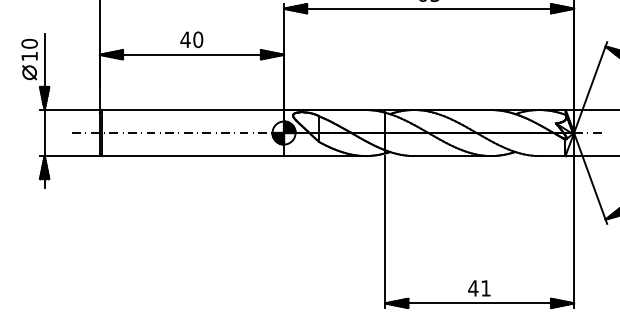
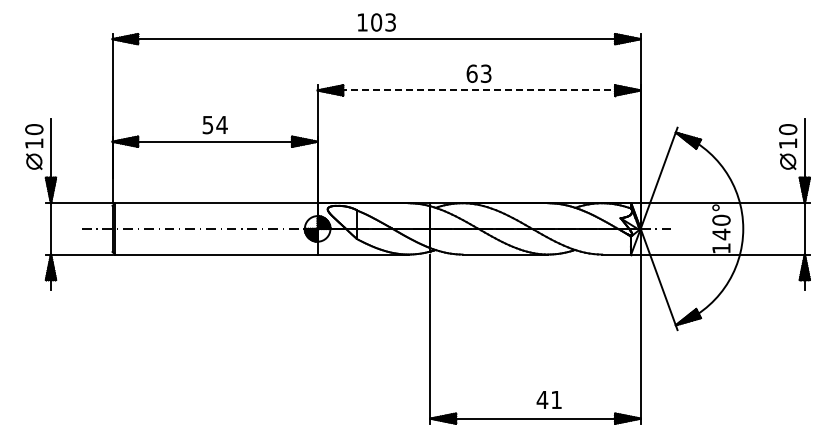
line: (429, 8) -> (479, 90), solid -> dashed
text: (191, 39) -> (214, 124), 40 -> 54
text: (478, 287) -> (548, 399), moved

